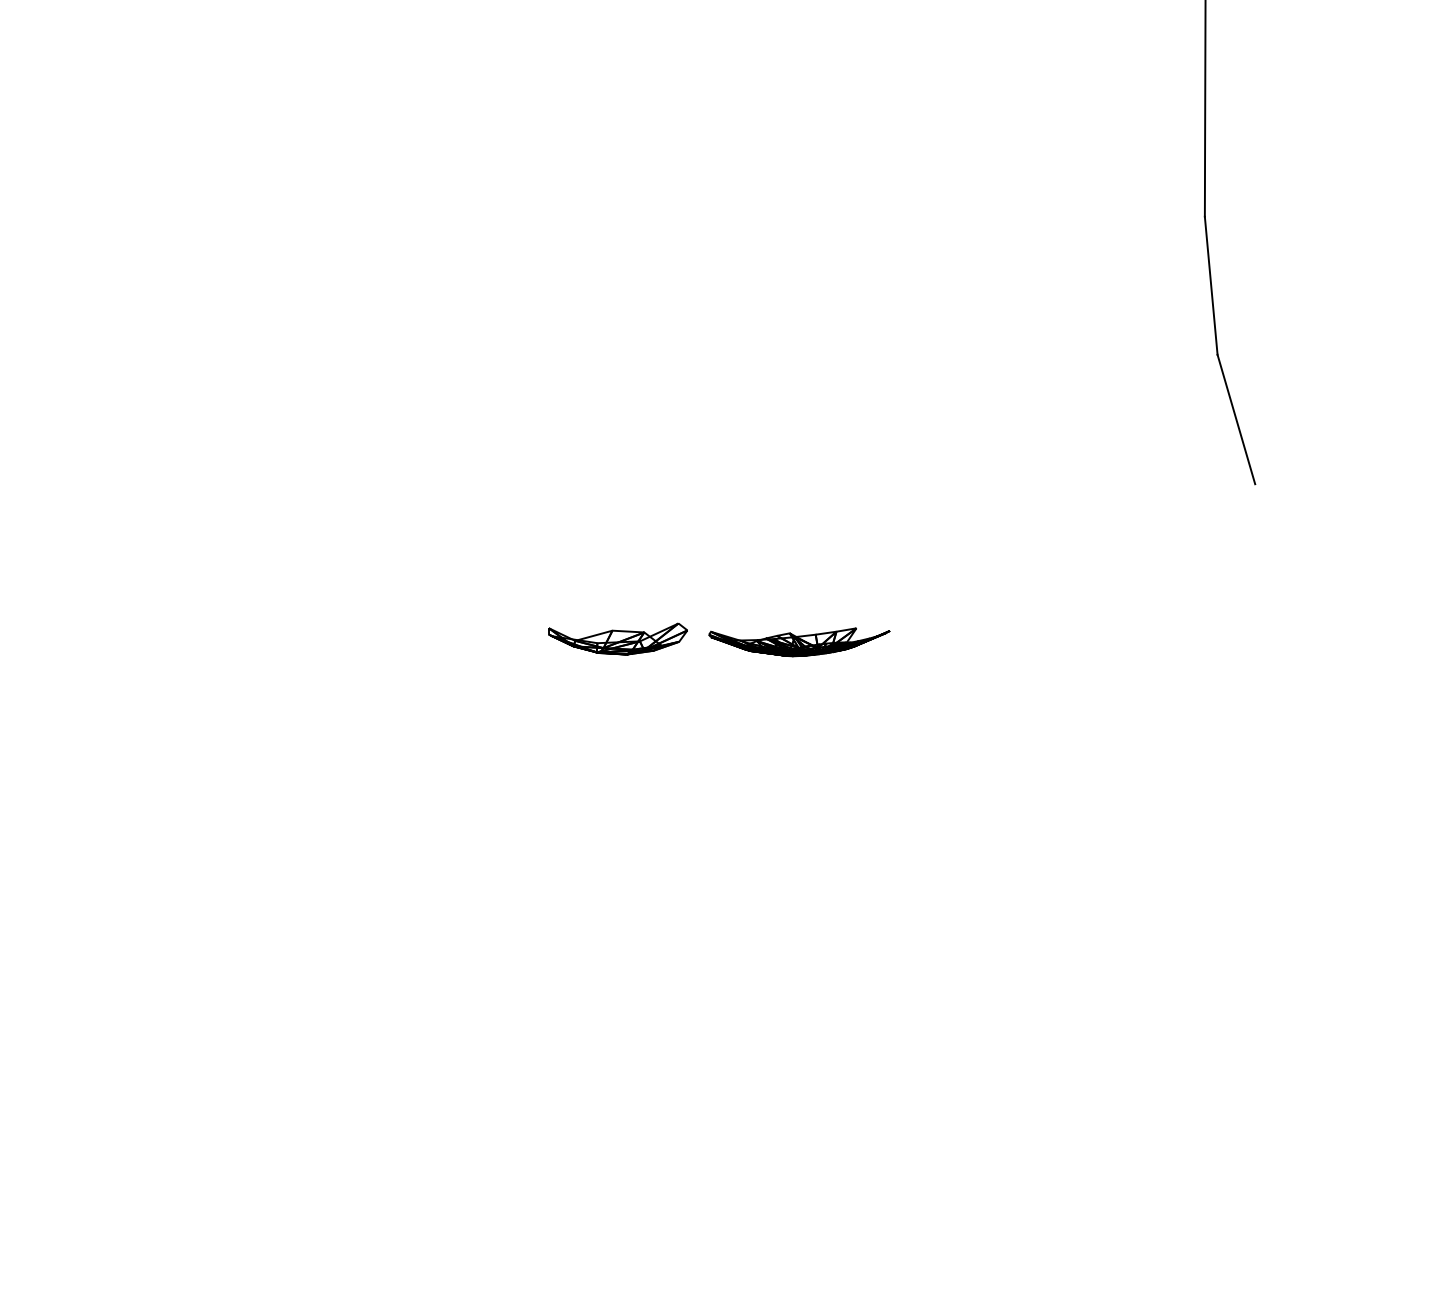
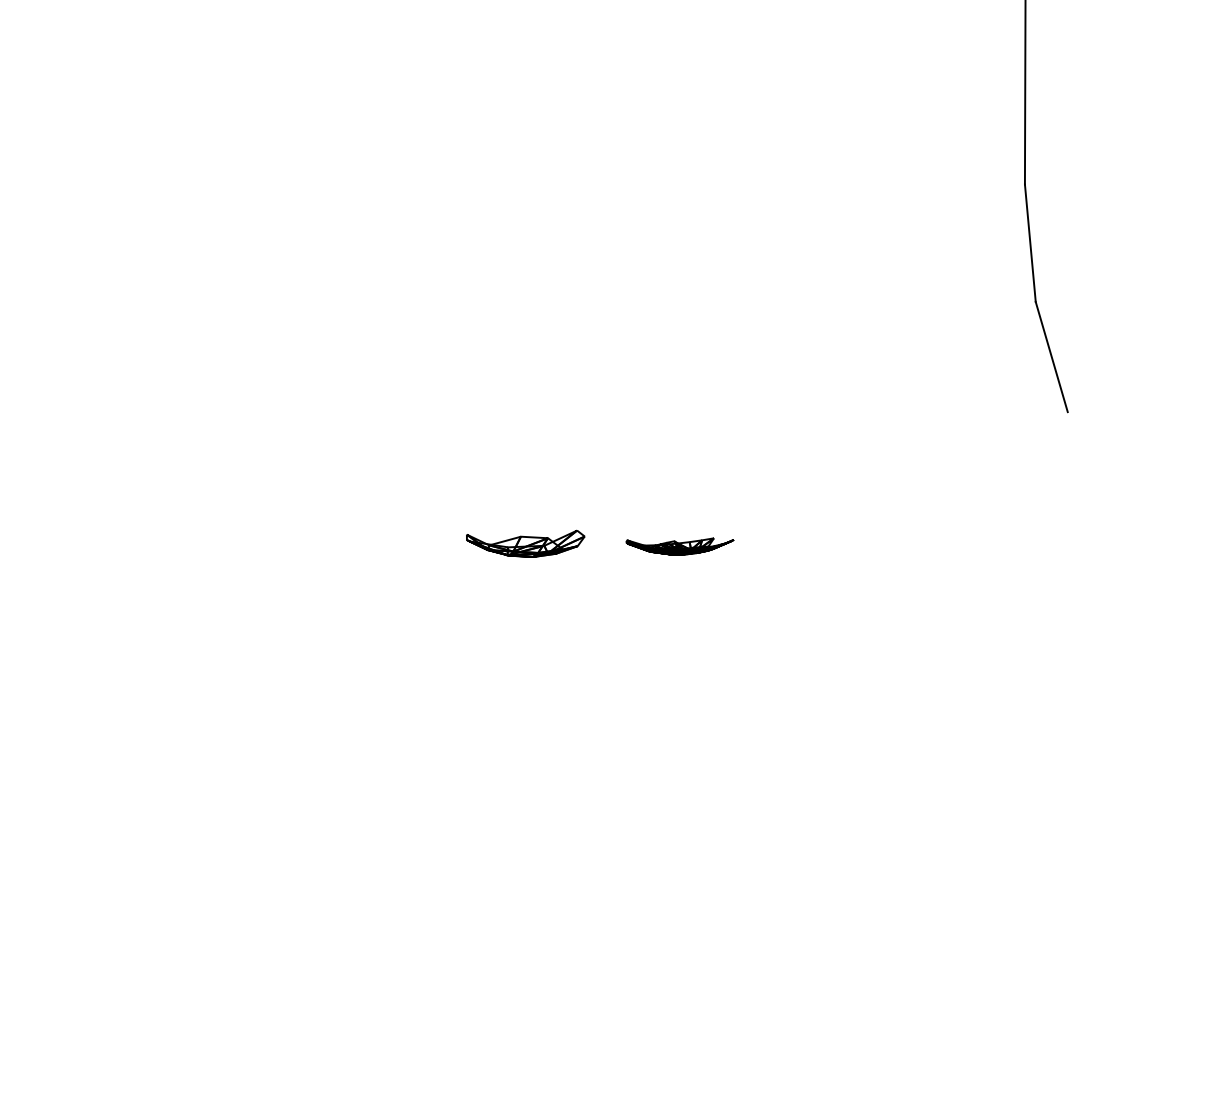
part: (799, 642) -> (680, 546), size x0.7

